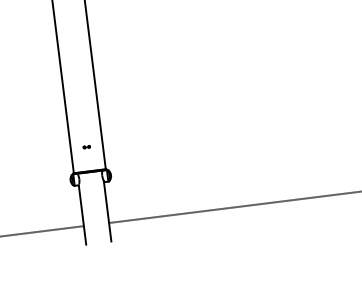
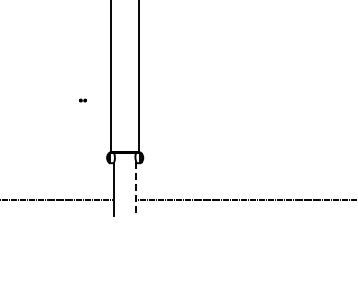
part: (86, 147) -> (82, 100), moved
line: (107, 211) -> (136, 189), solid -> dashed

